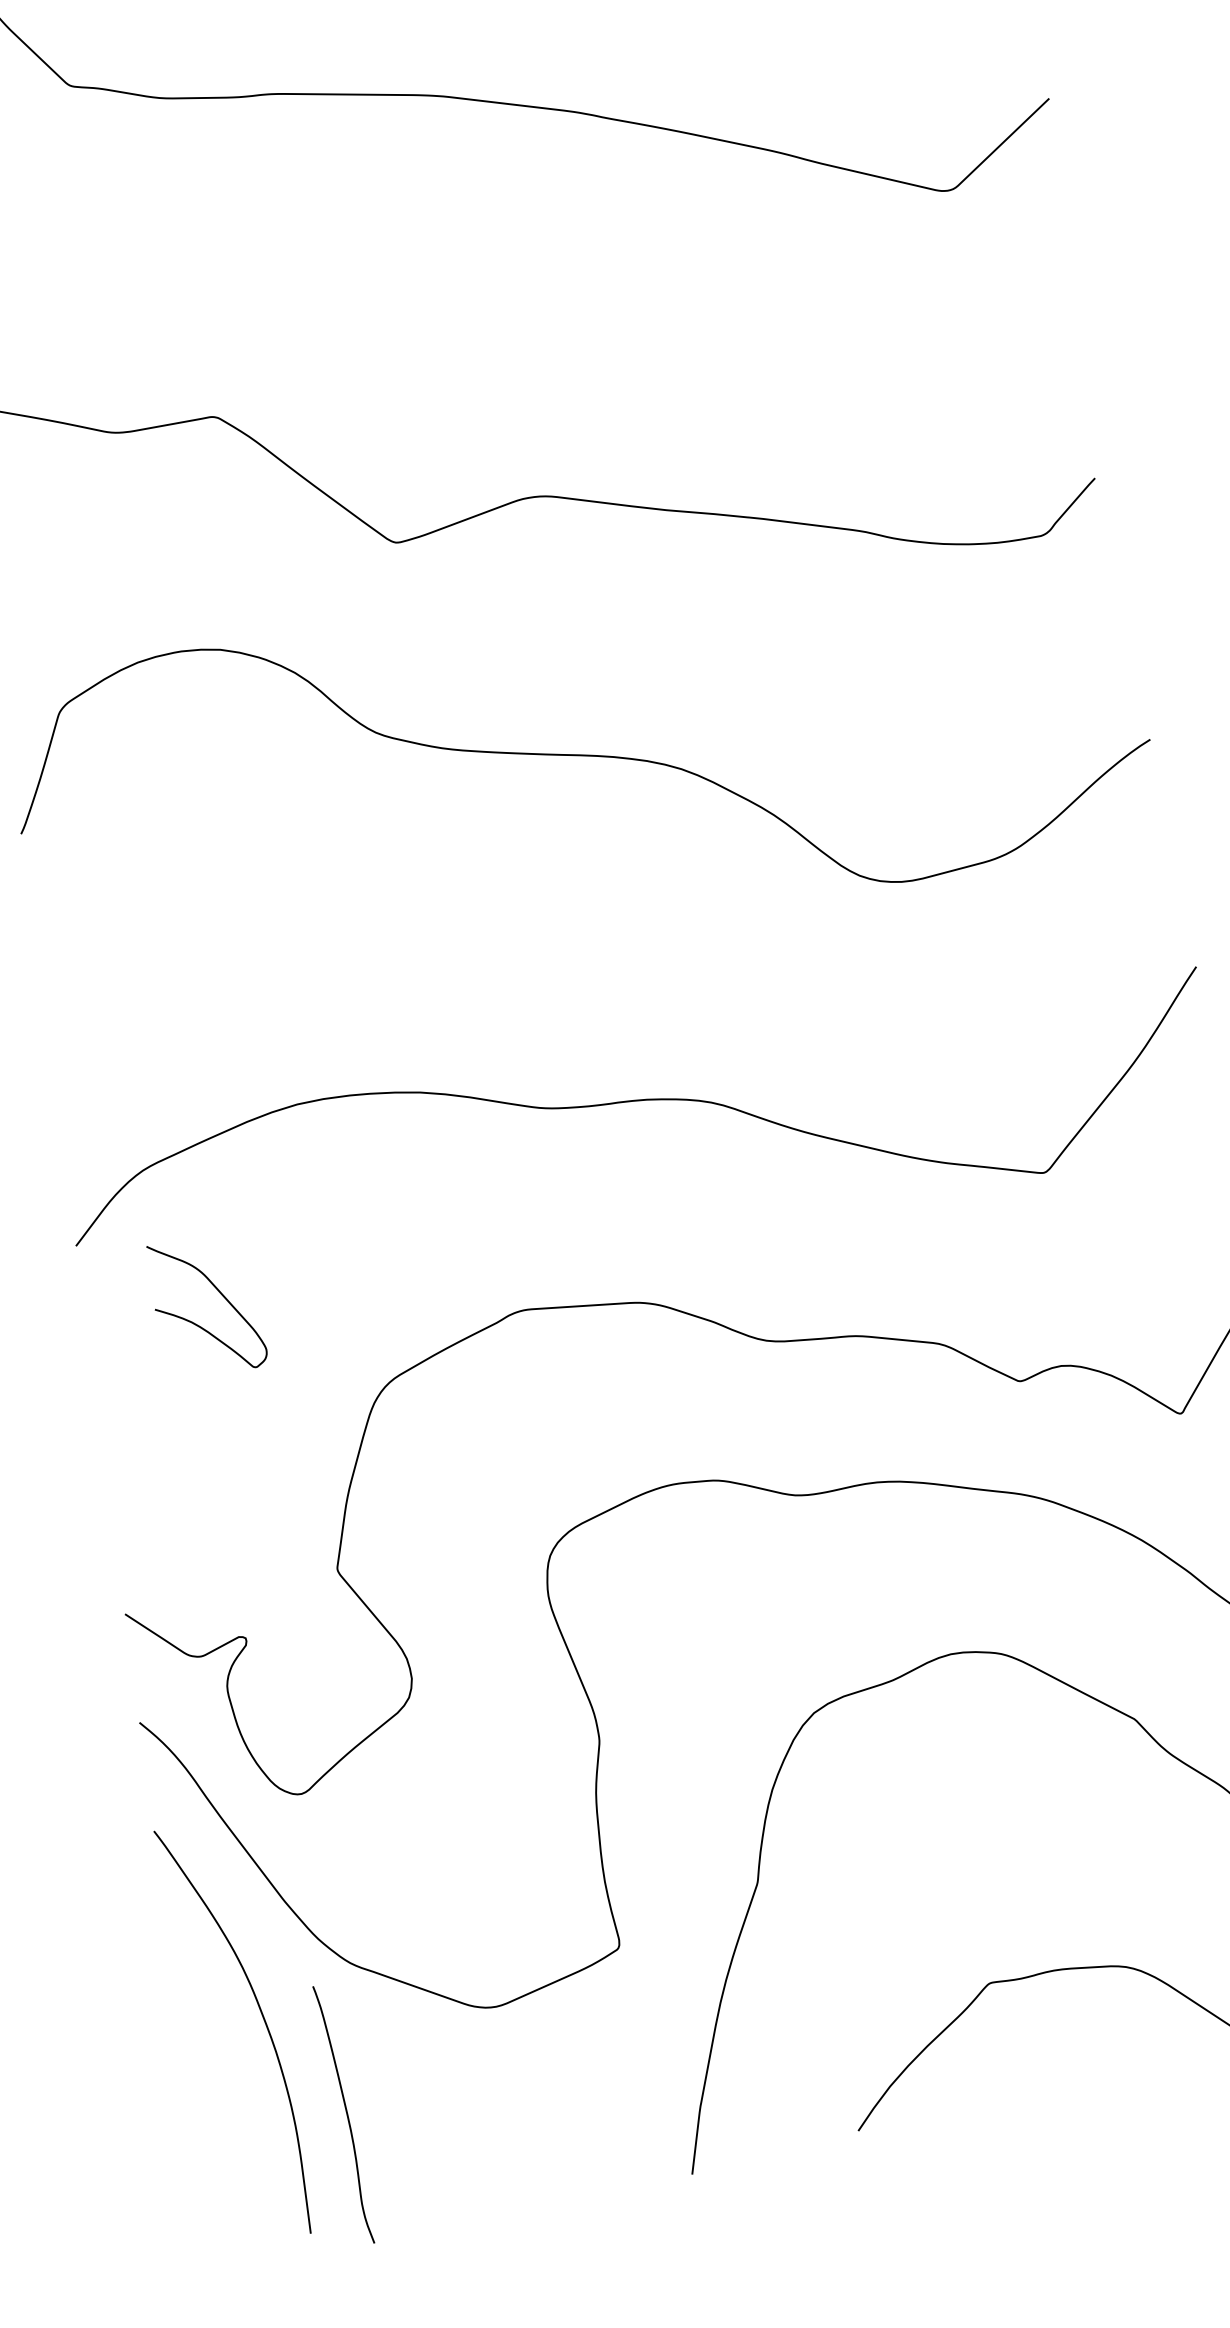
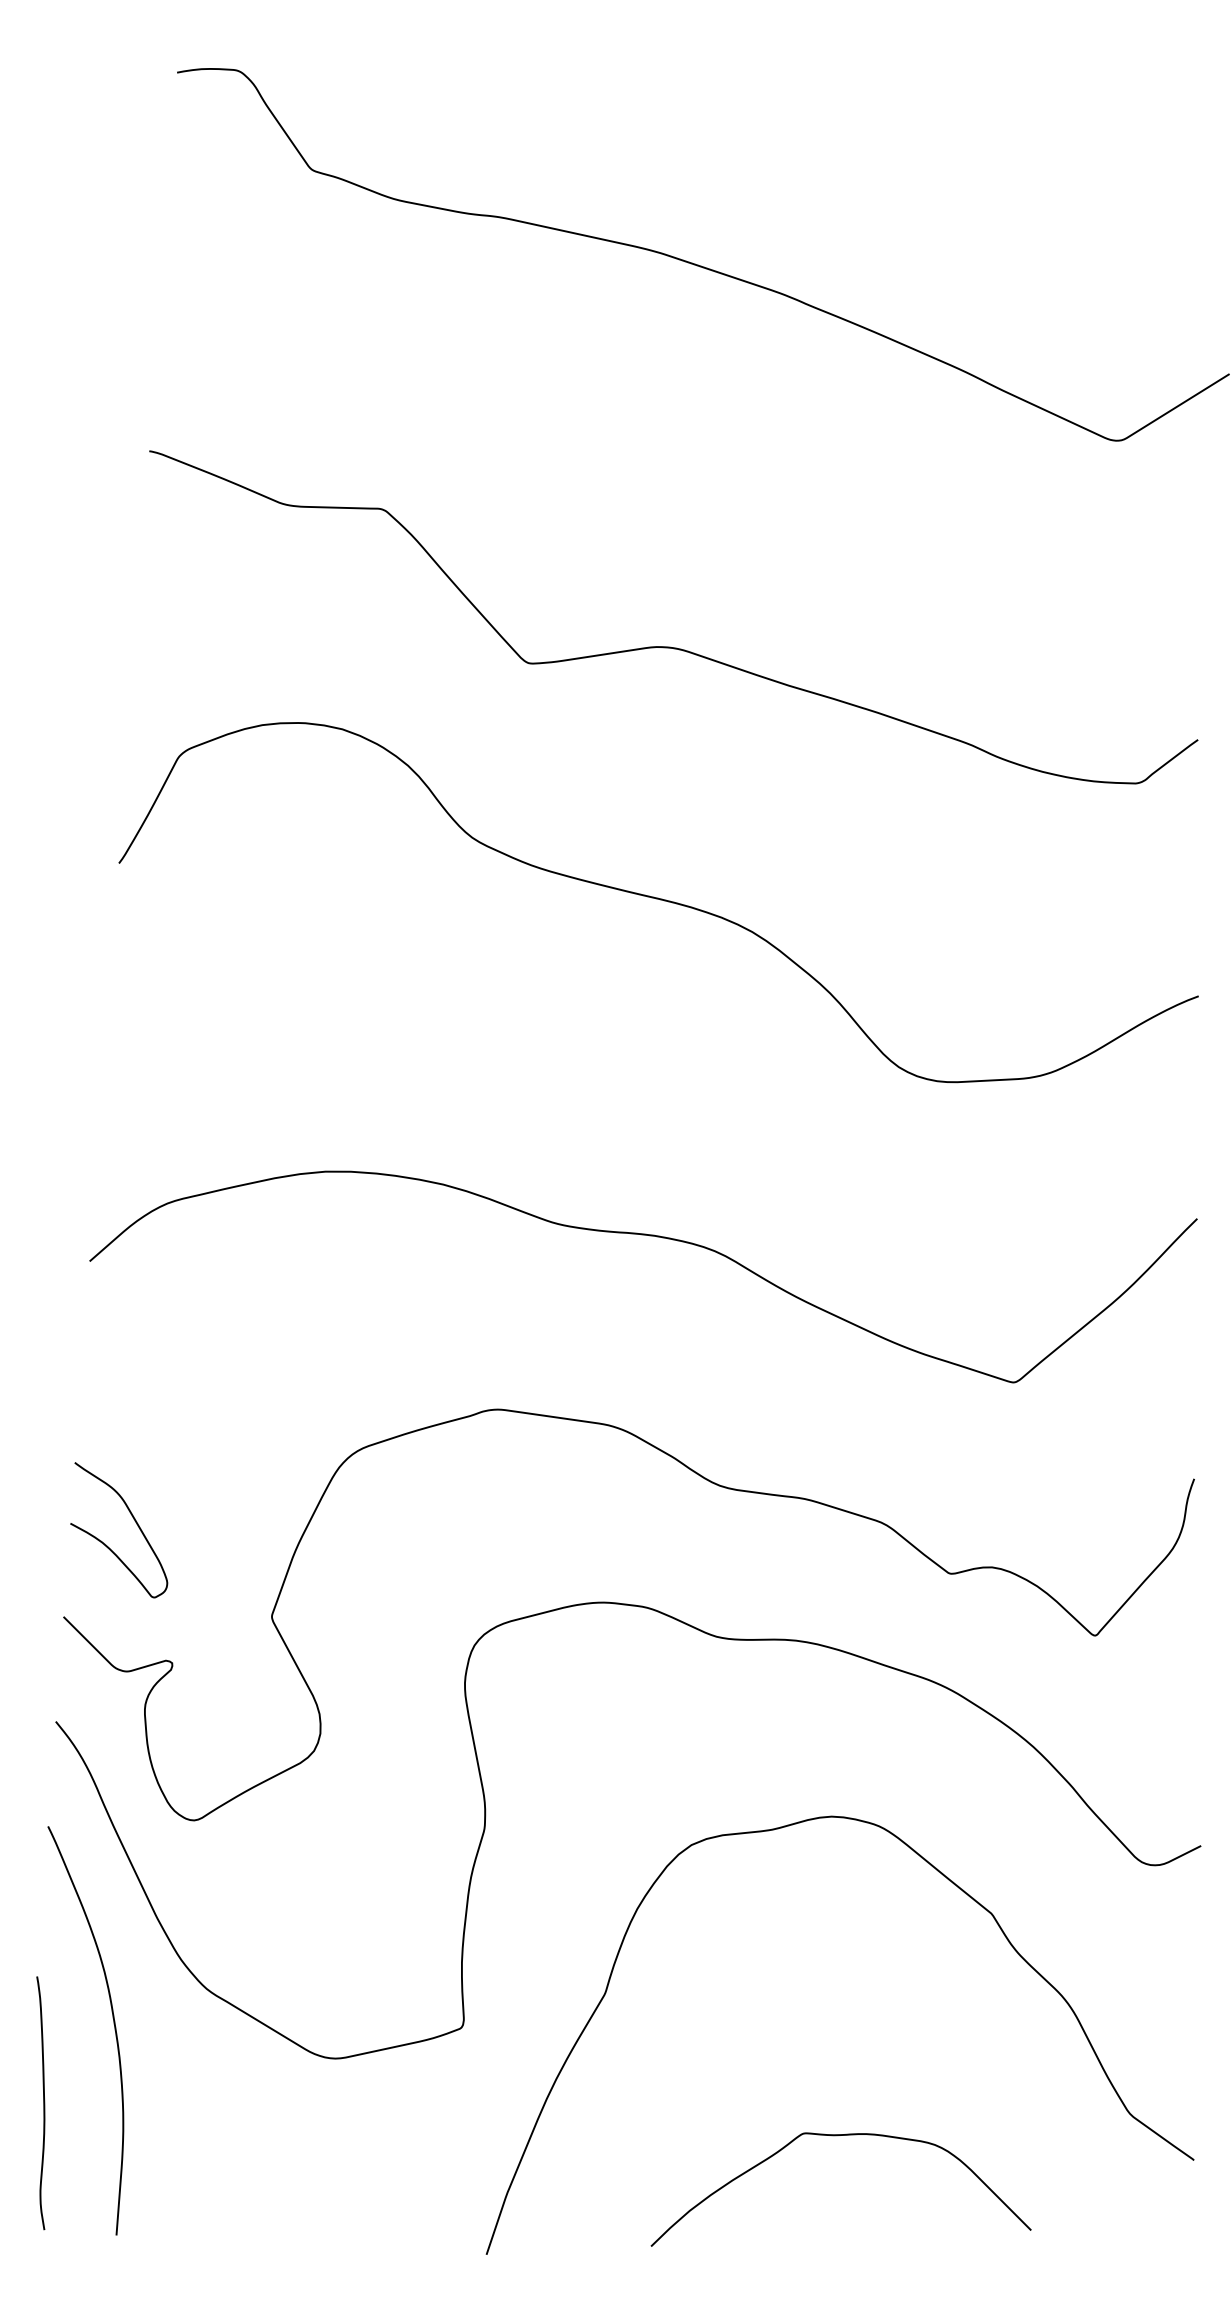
curve: (219, 1293) -> (134, 1521), moved
curve: (346, 2114) -> (43, 2103), moved

